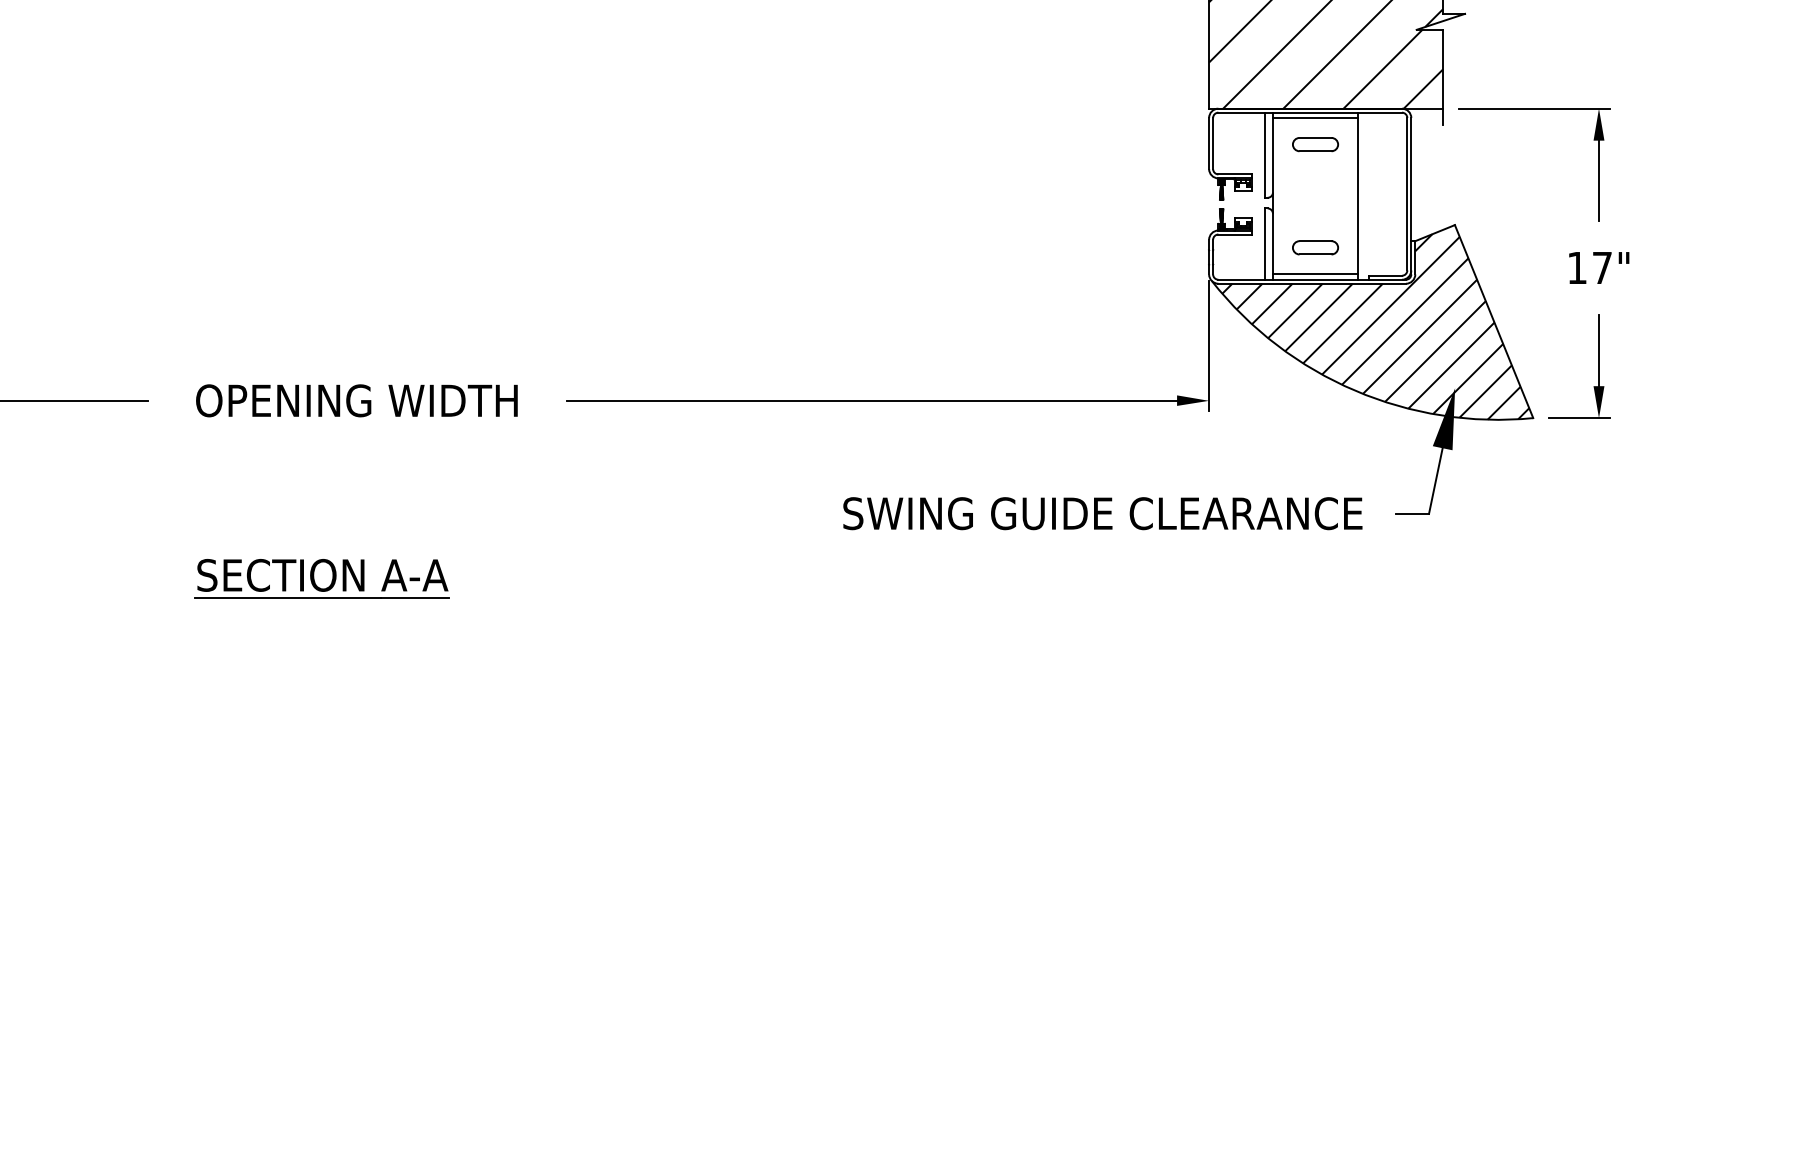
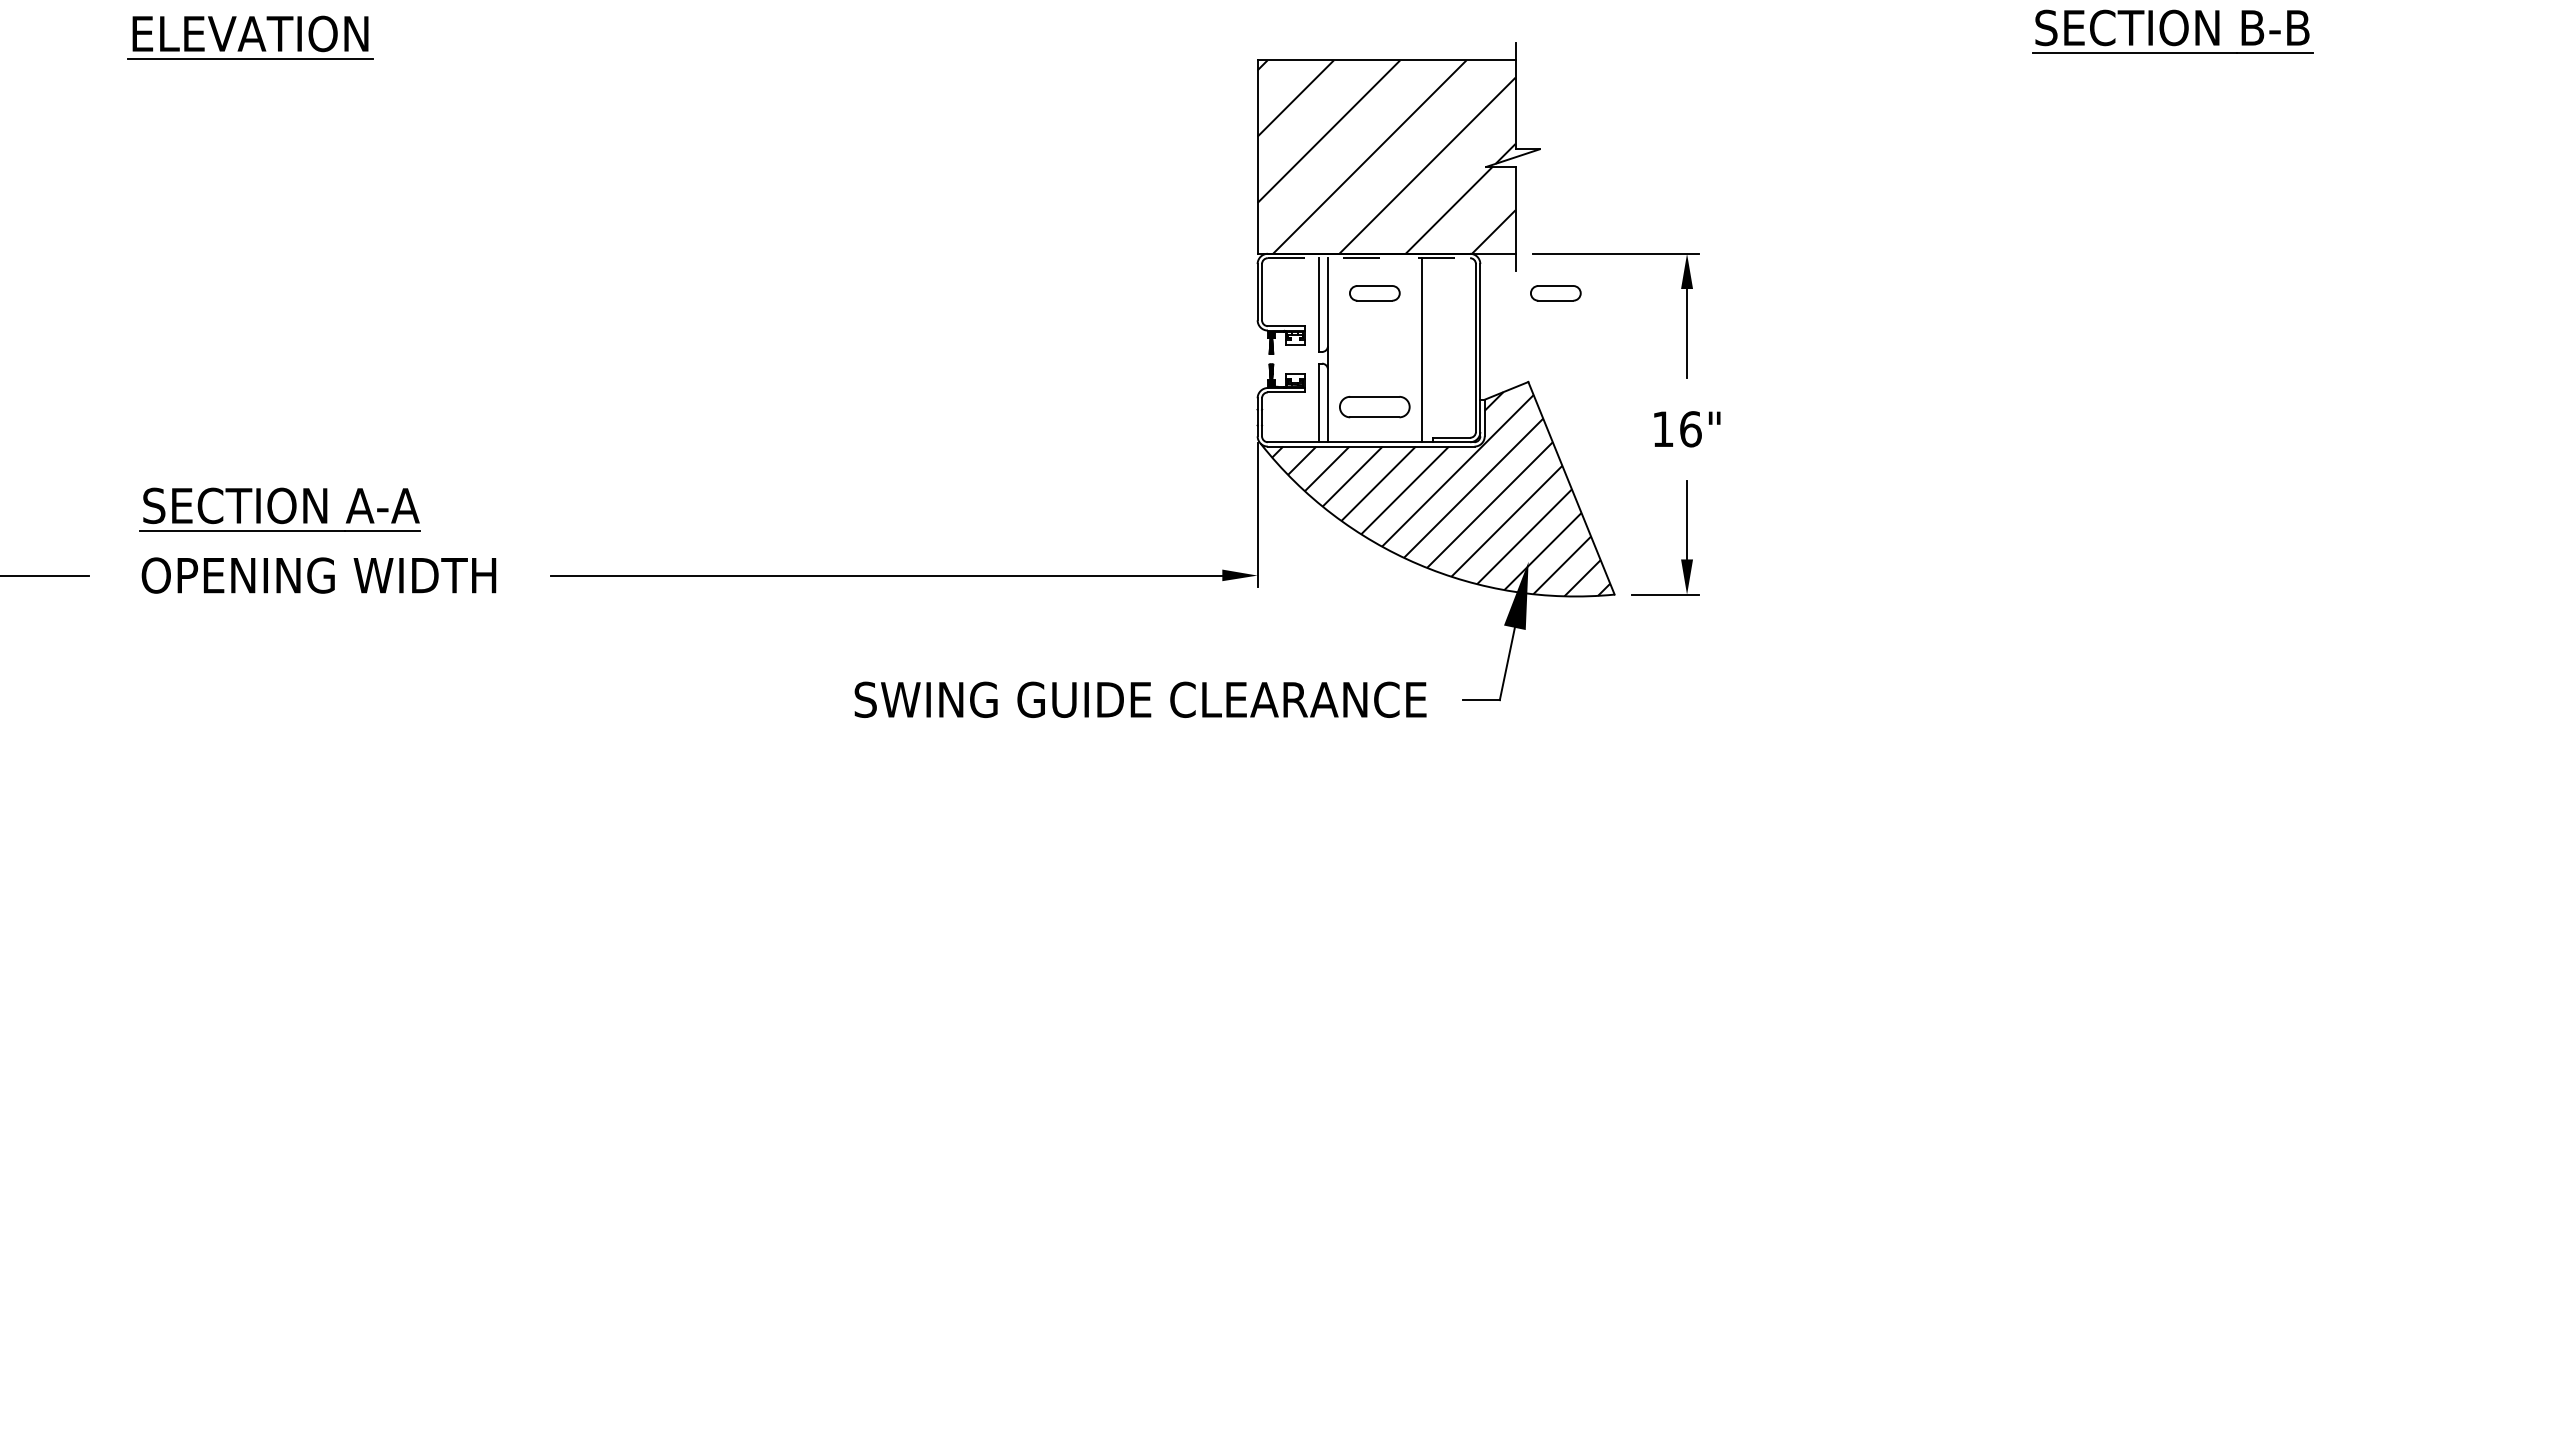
line: (1310, 112) -> (1369, 258), solid -> dashed
line: (1315, 118) -> (1374, 264), removed
part: (1479, 144) -> (1555, 293), added
part: (1315, 247) -> (1374, 406), size x1.4
text: (1602, 268) -> (1690, 429), 17" -> 16"
line: (1315, 274) -> (1374, 436), removed
part: (321, 578) -> (279, 509), moved

